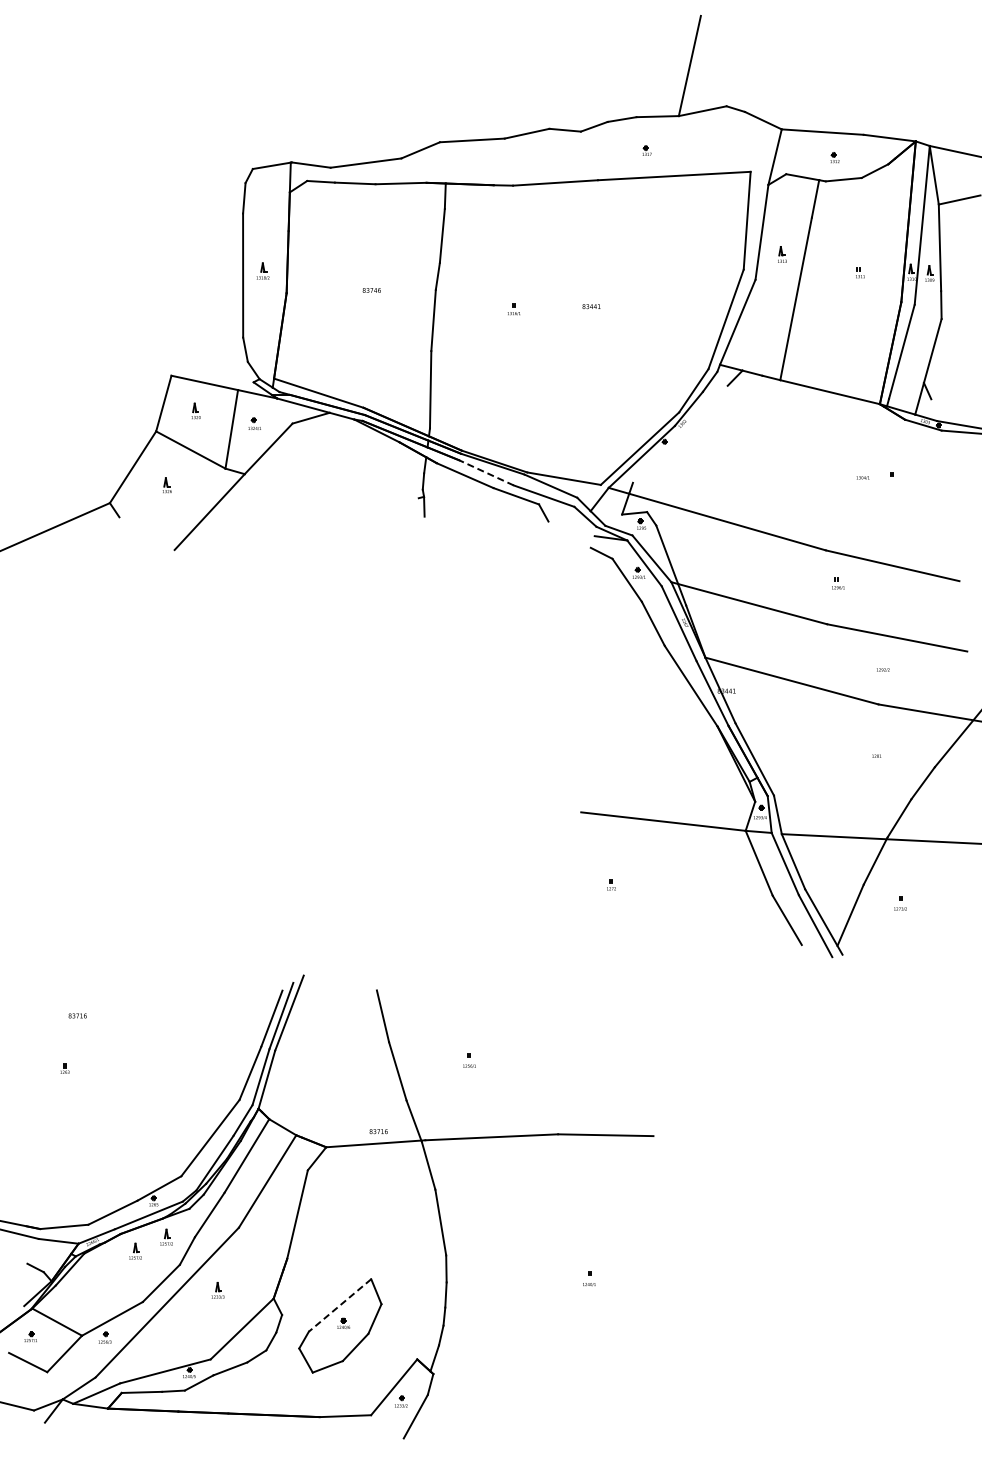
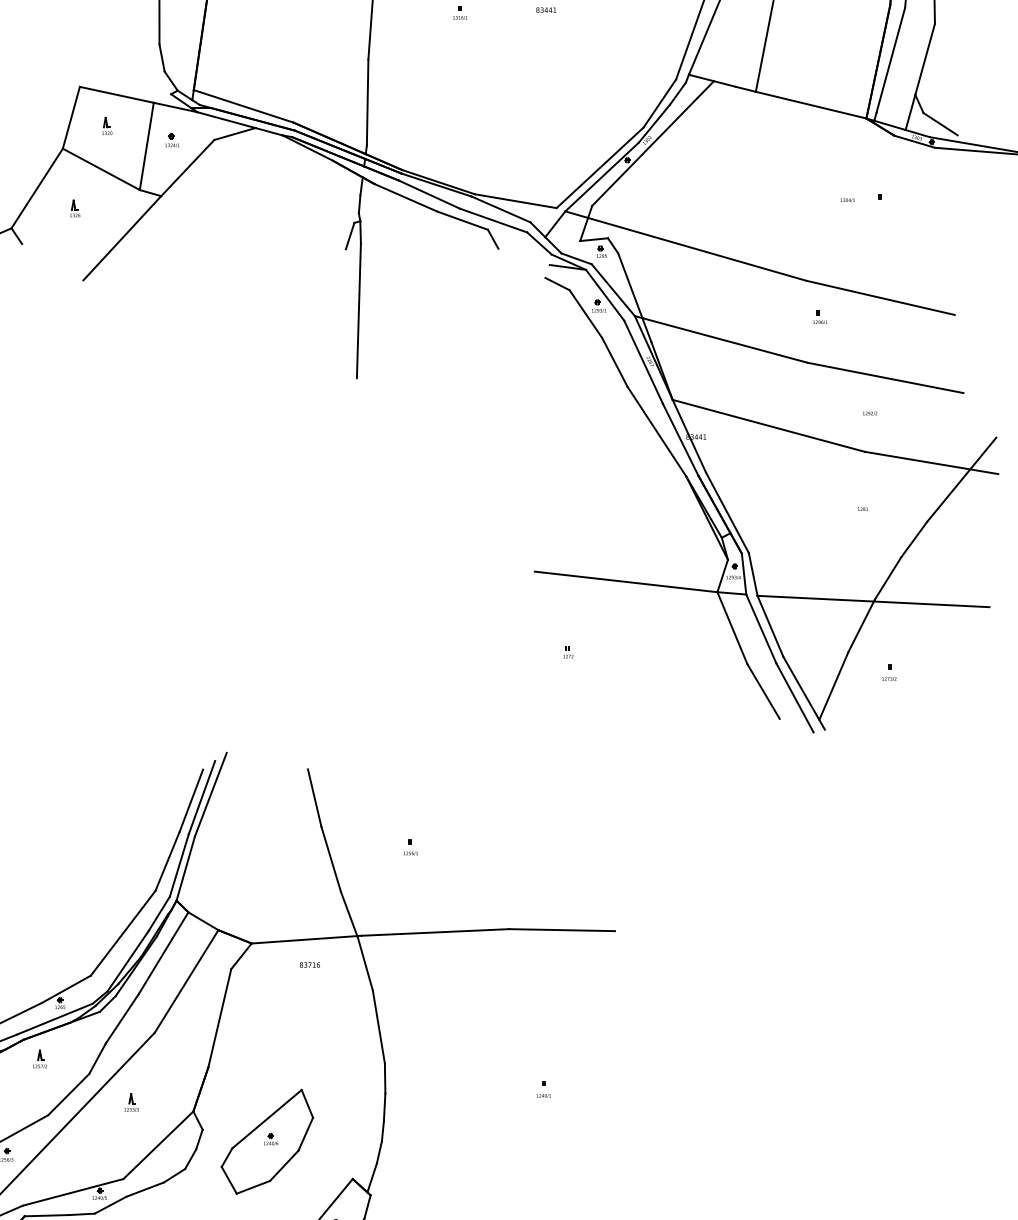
line: (946, 409) -> (940, 124), added
line: (679, 433) -> (643, 151), added
line: (485, 472) -> (428, 194), dashed -> solid
line: (414, 510) -> (349, 236), added
line: (422, 577) -> (358, 310), added
text: (378, 1131) -> (309, 964), moved
part: (166, 1236) -> (74, 1042), removed
line: (340, 1305) -> (267, 1119), dashed -> solid

